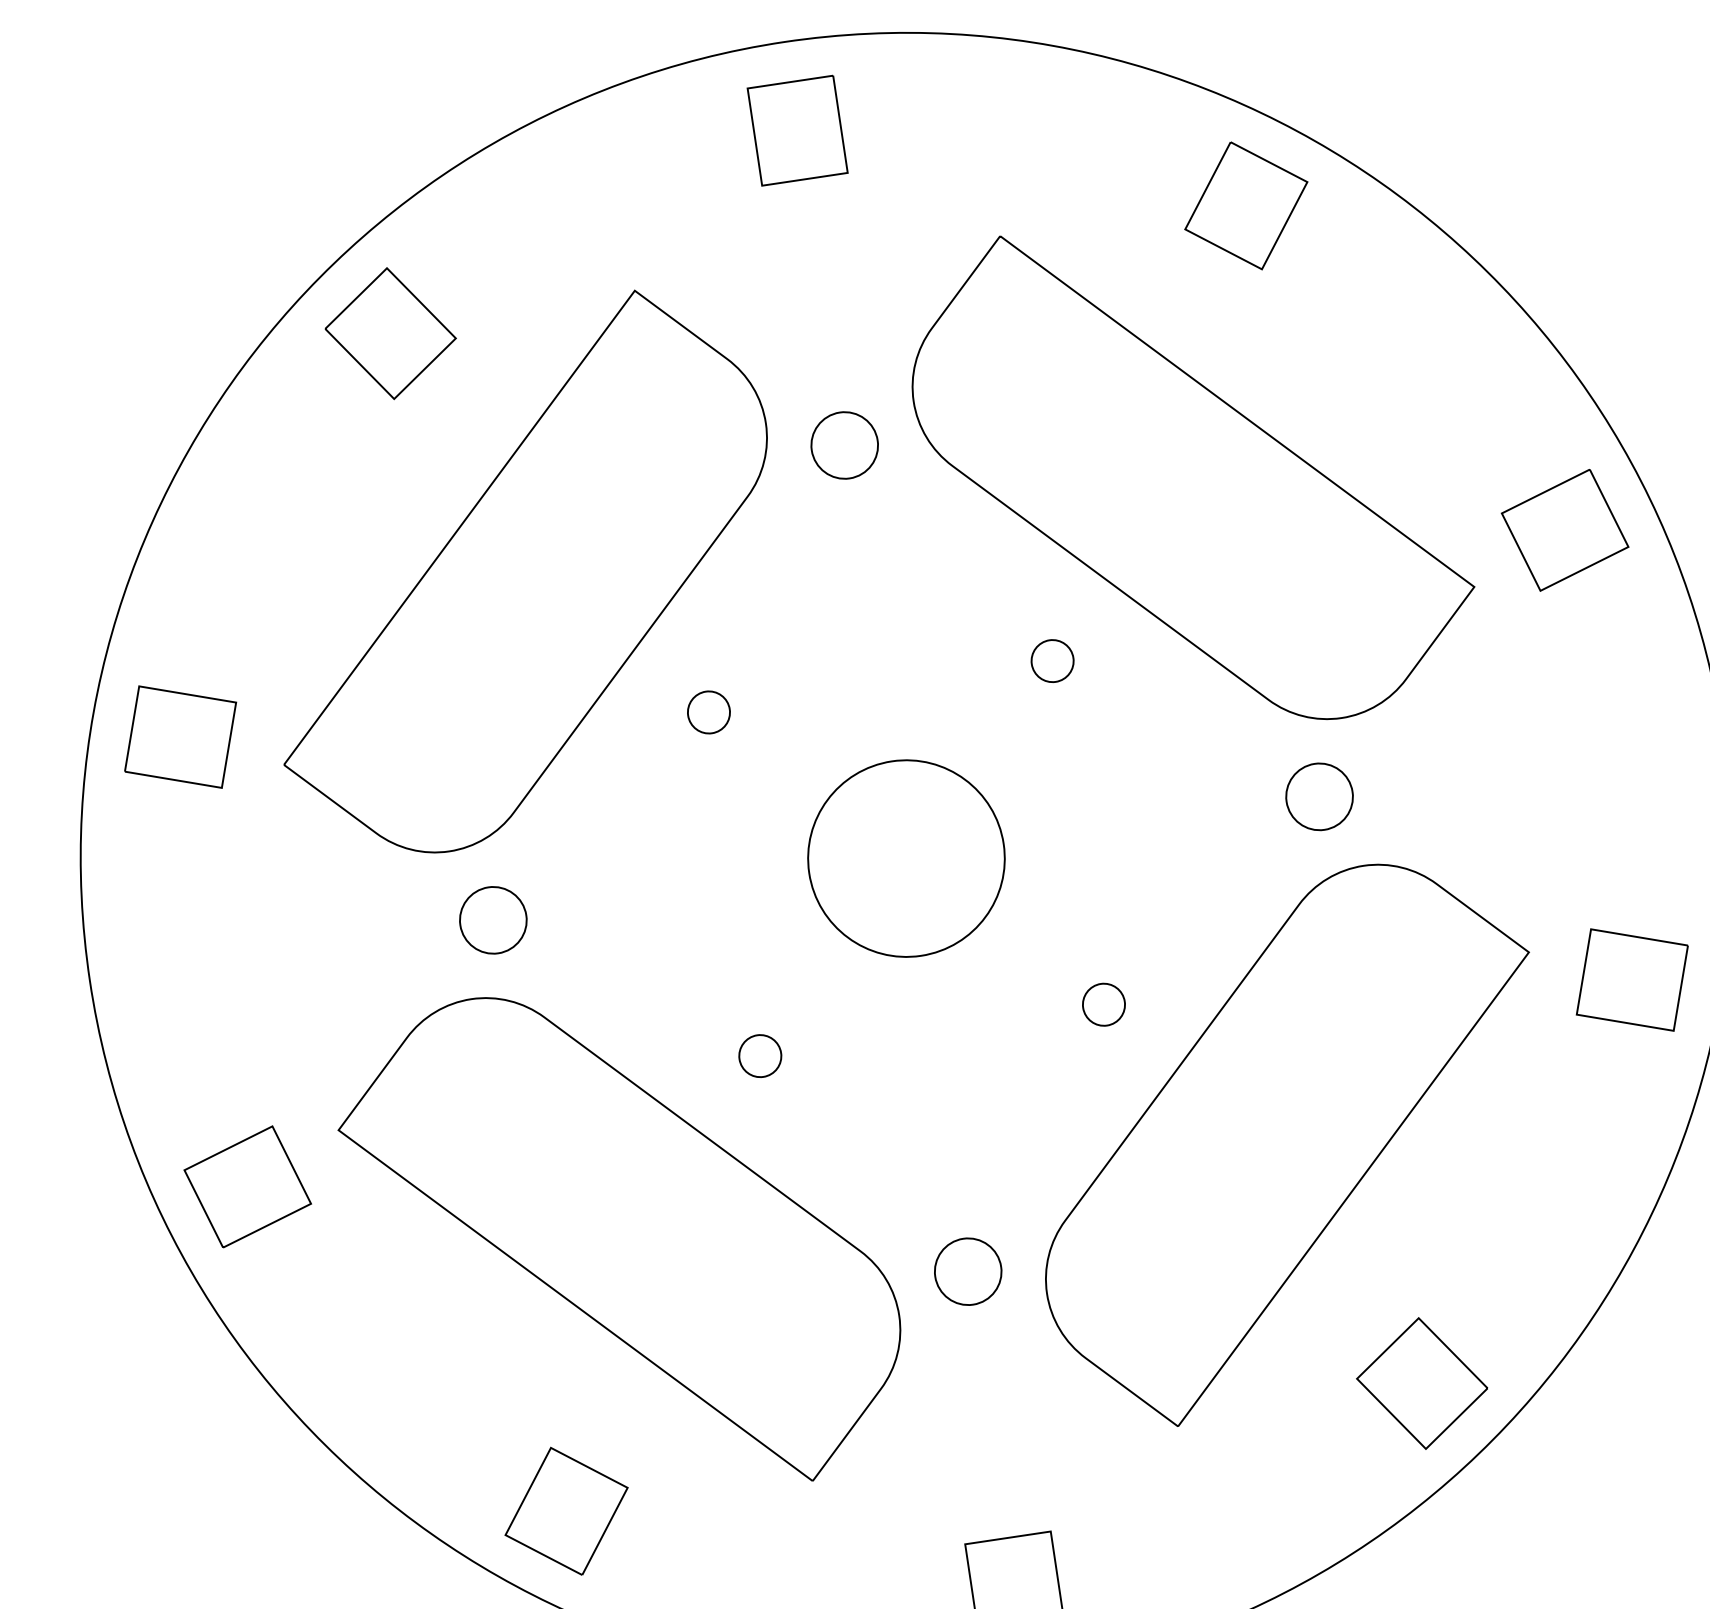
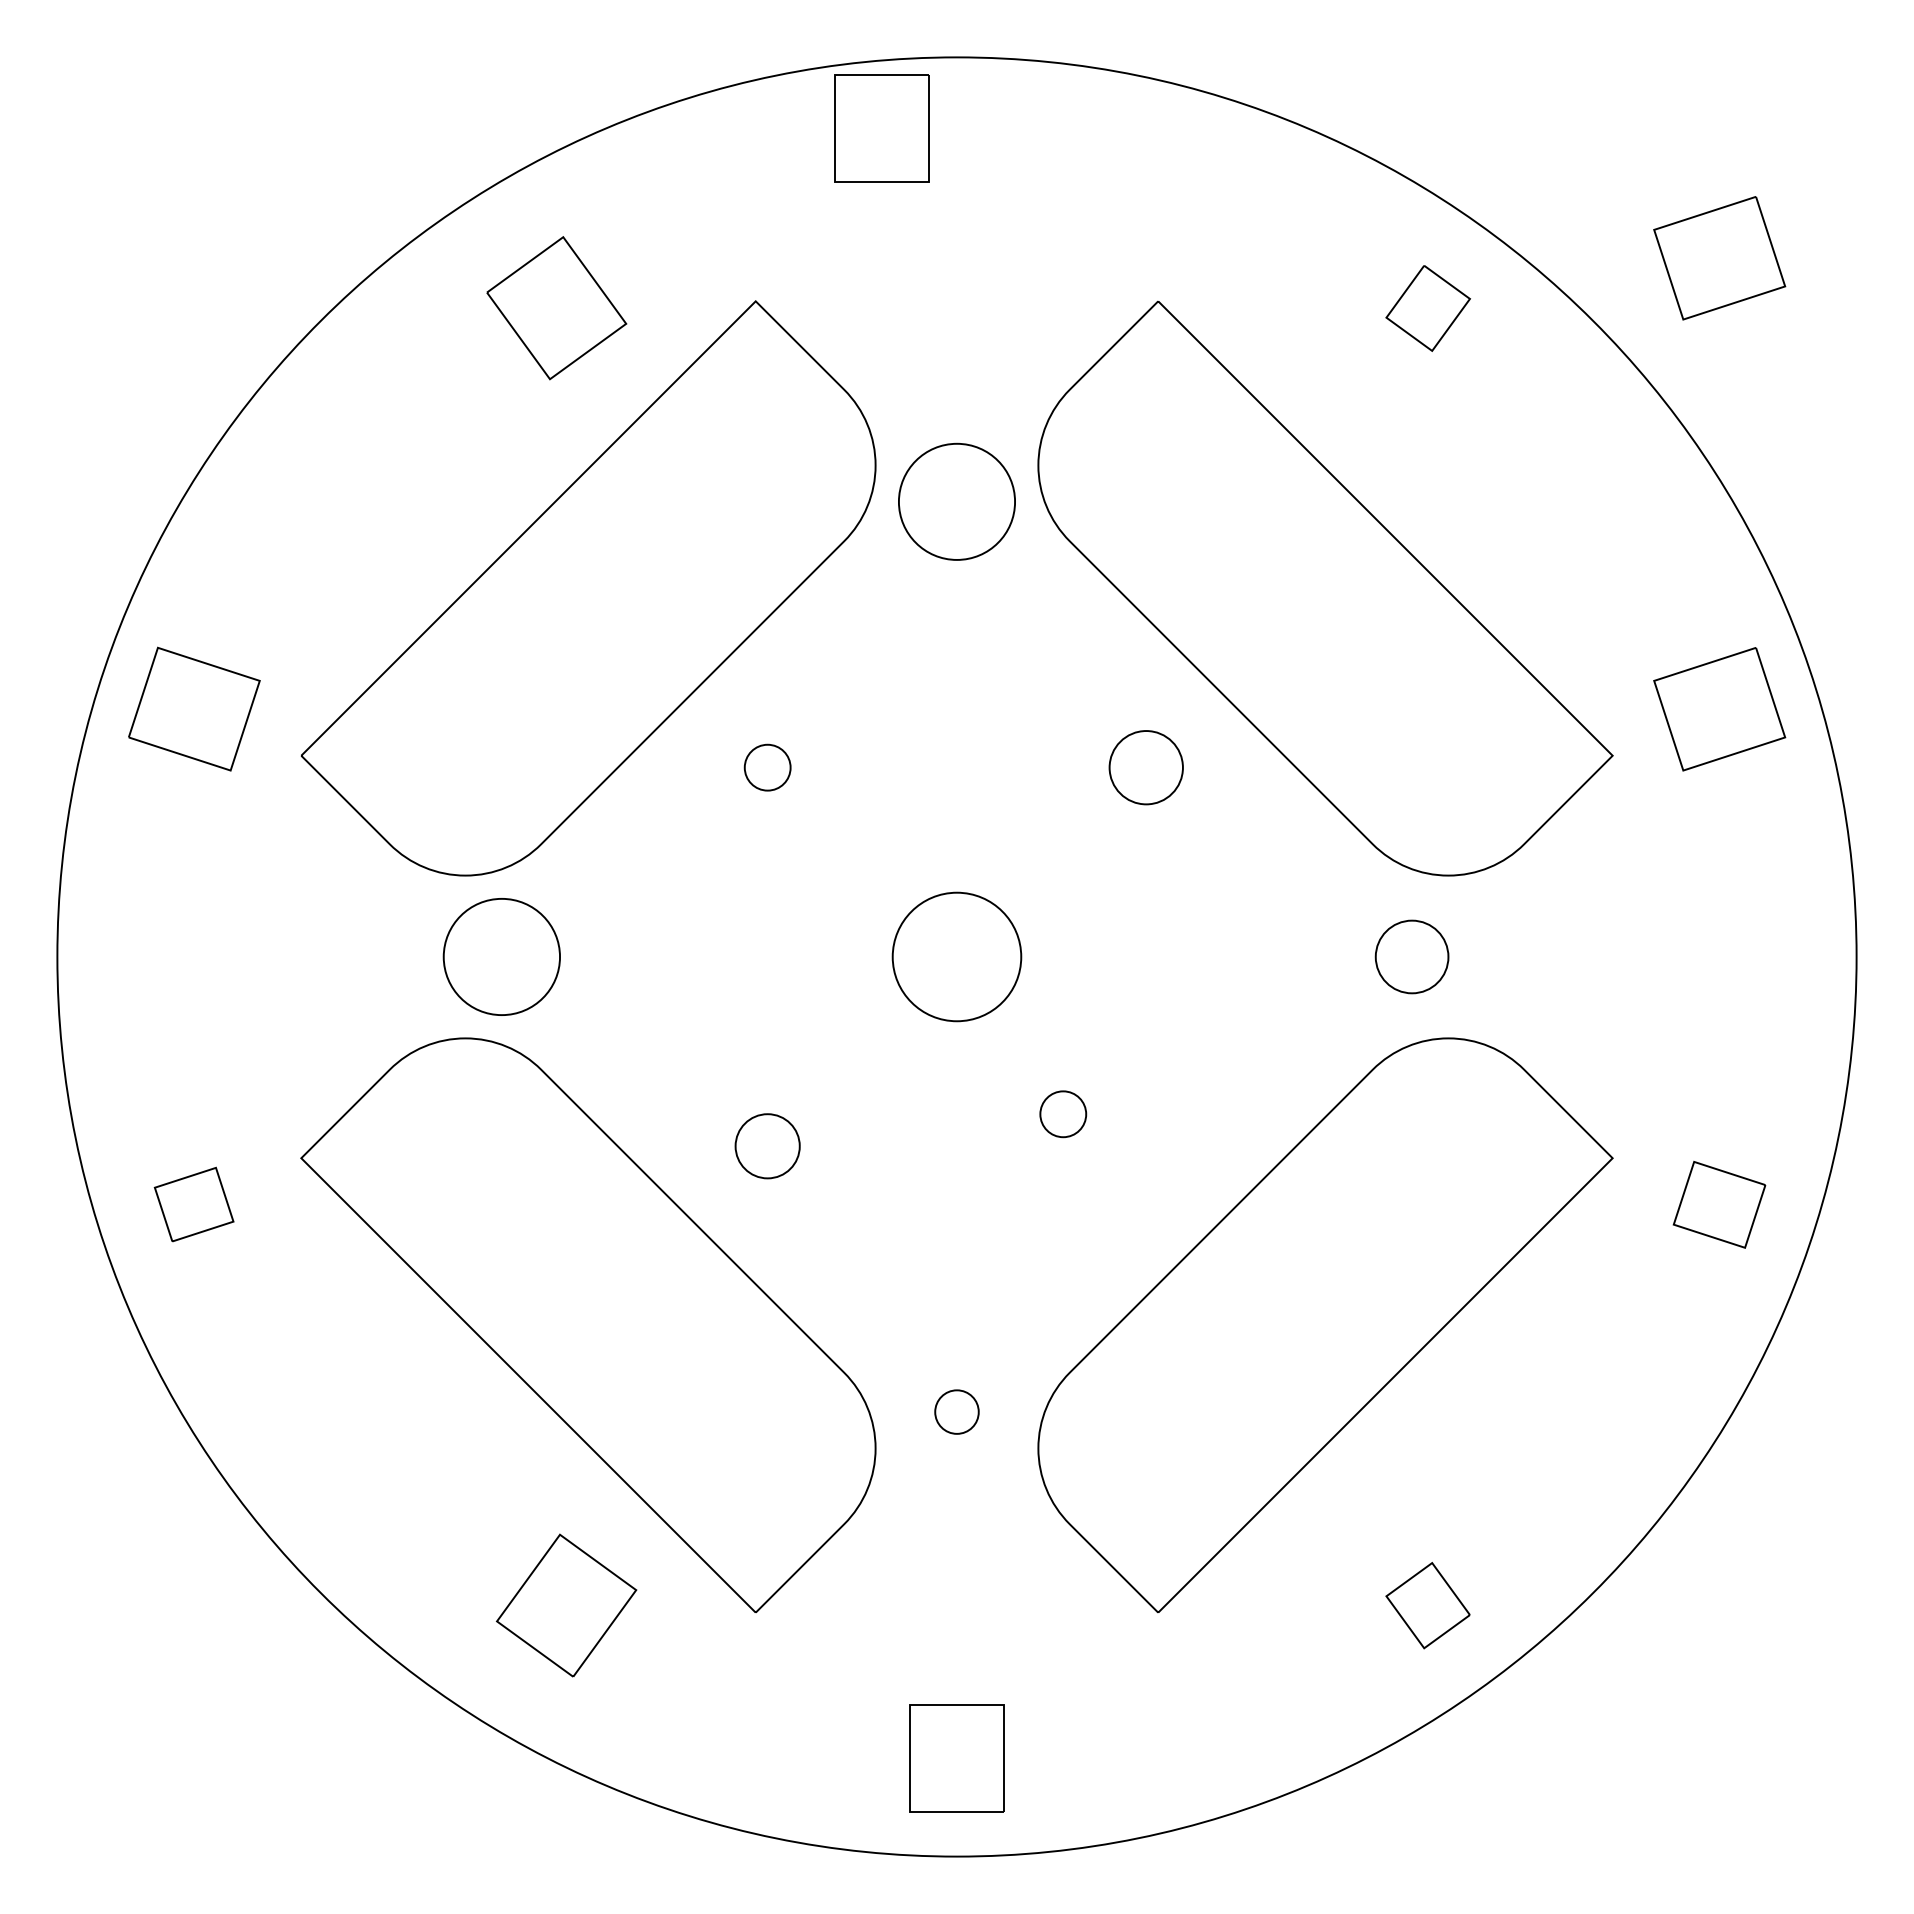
part: (1503, 121) -> (1719, 258), added
part: (797, 131) -> (881, 128), moved
part: (1245, 206) -> (1427, 308), size x0.6
part: (390, 333) -> (556, 308), moved
circle: (844, 445) -> (956, 501), size x1.6
circle: (1052, 660) -> (1146, 767), size x1.6
circle: (905, 858) -> (956, 956), size x0.6
circle: (492, 919) -> (501, 956), size x1.6
part: (1632, 979) -> (1719, 1204), size x0.7
circle: (1104, 1004) -> (1063, 1114), moved
circle: (760, 1056) -> (767, 1146), size x1.4
part: (247, 1186) -> (193, 1204), size x0.6
circle: (967, 1271) -> (956, 1411), size x0.6
part: (1421, 1383) -> (1427, 1605), size x0.6
part: (566, 1511) -> (566, 1605), moved

